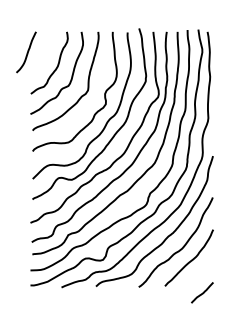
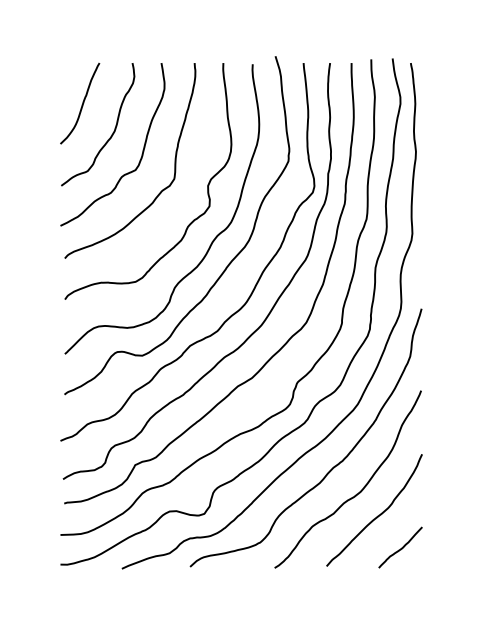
curve: (27, 52) -> (82, 103), moved
line: (202, 292) -> (400, 546), moved

